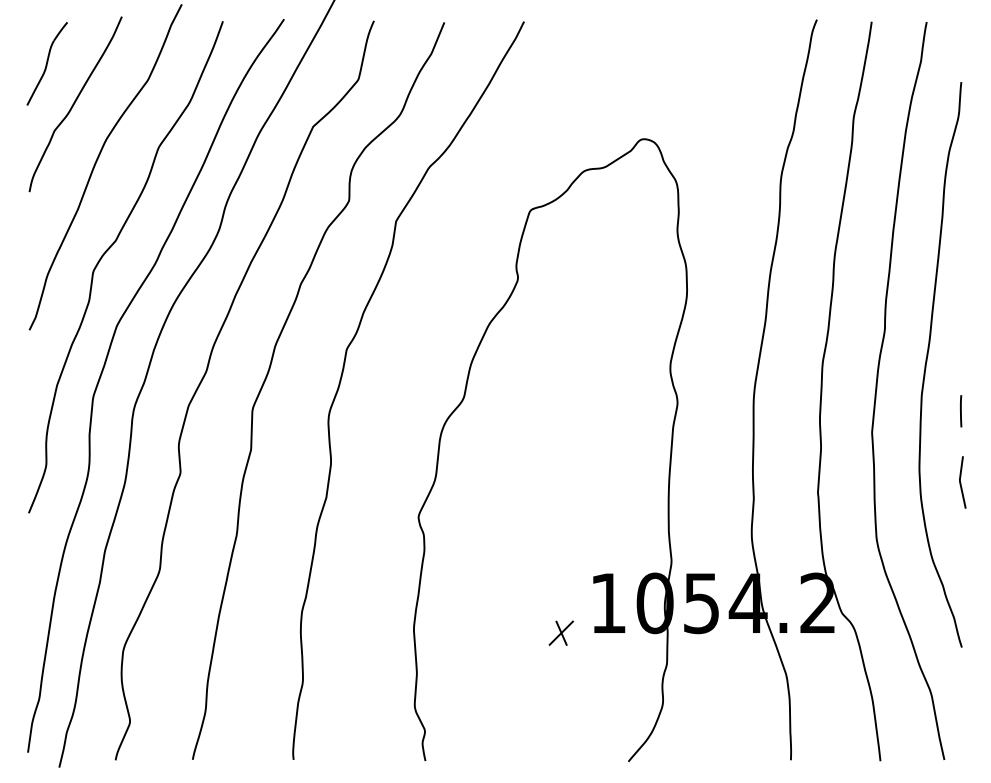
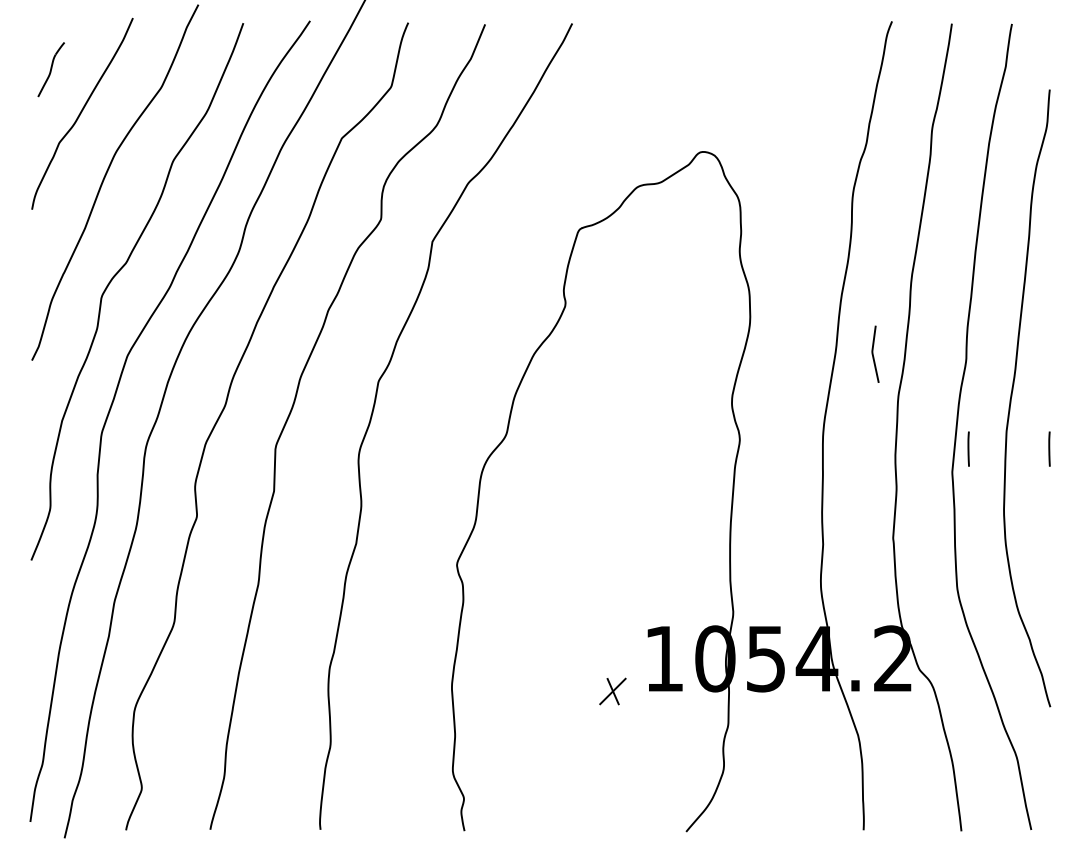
part: (46, 63) -> (50, 69), size x0.6
line: (887, 411) -> (969, 449), added
curve: (961, 482) -> (874, 354), moved

